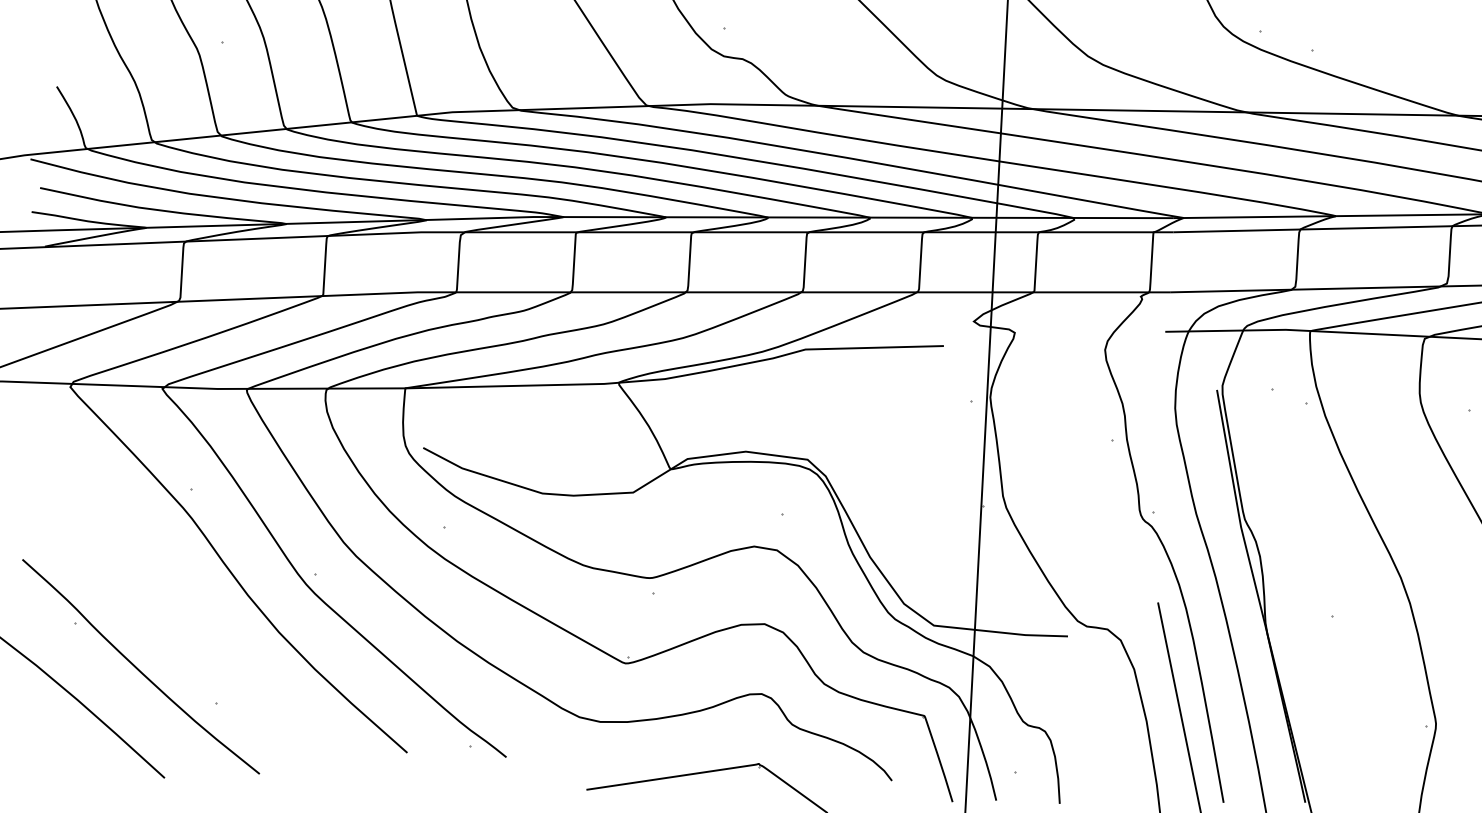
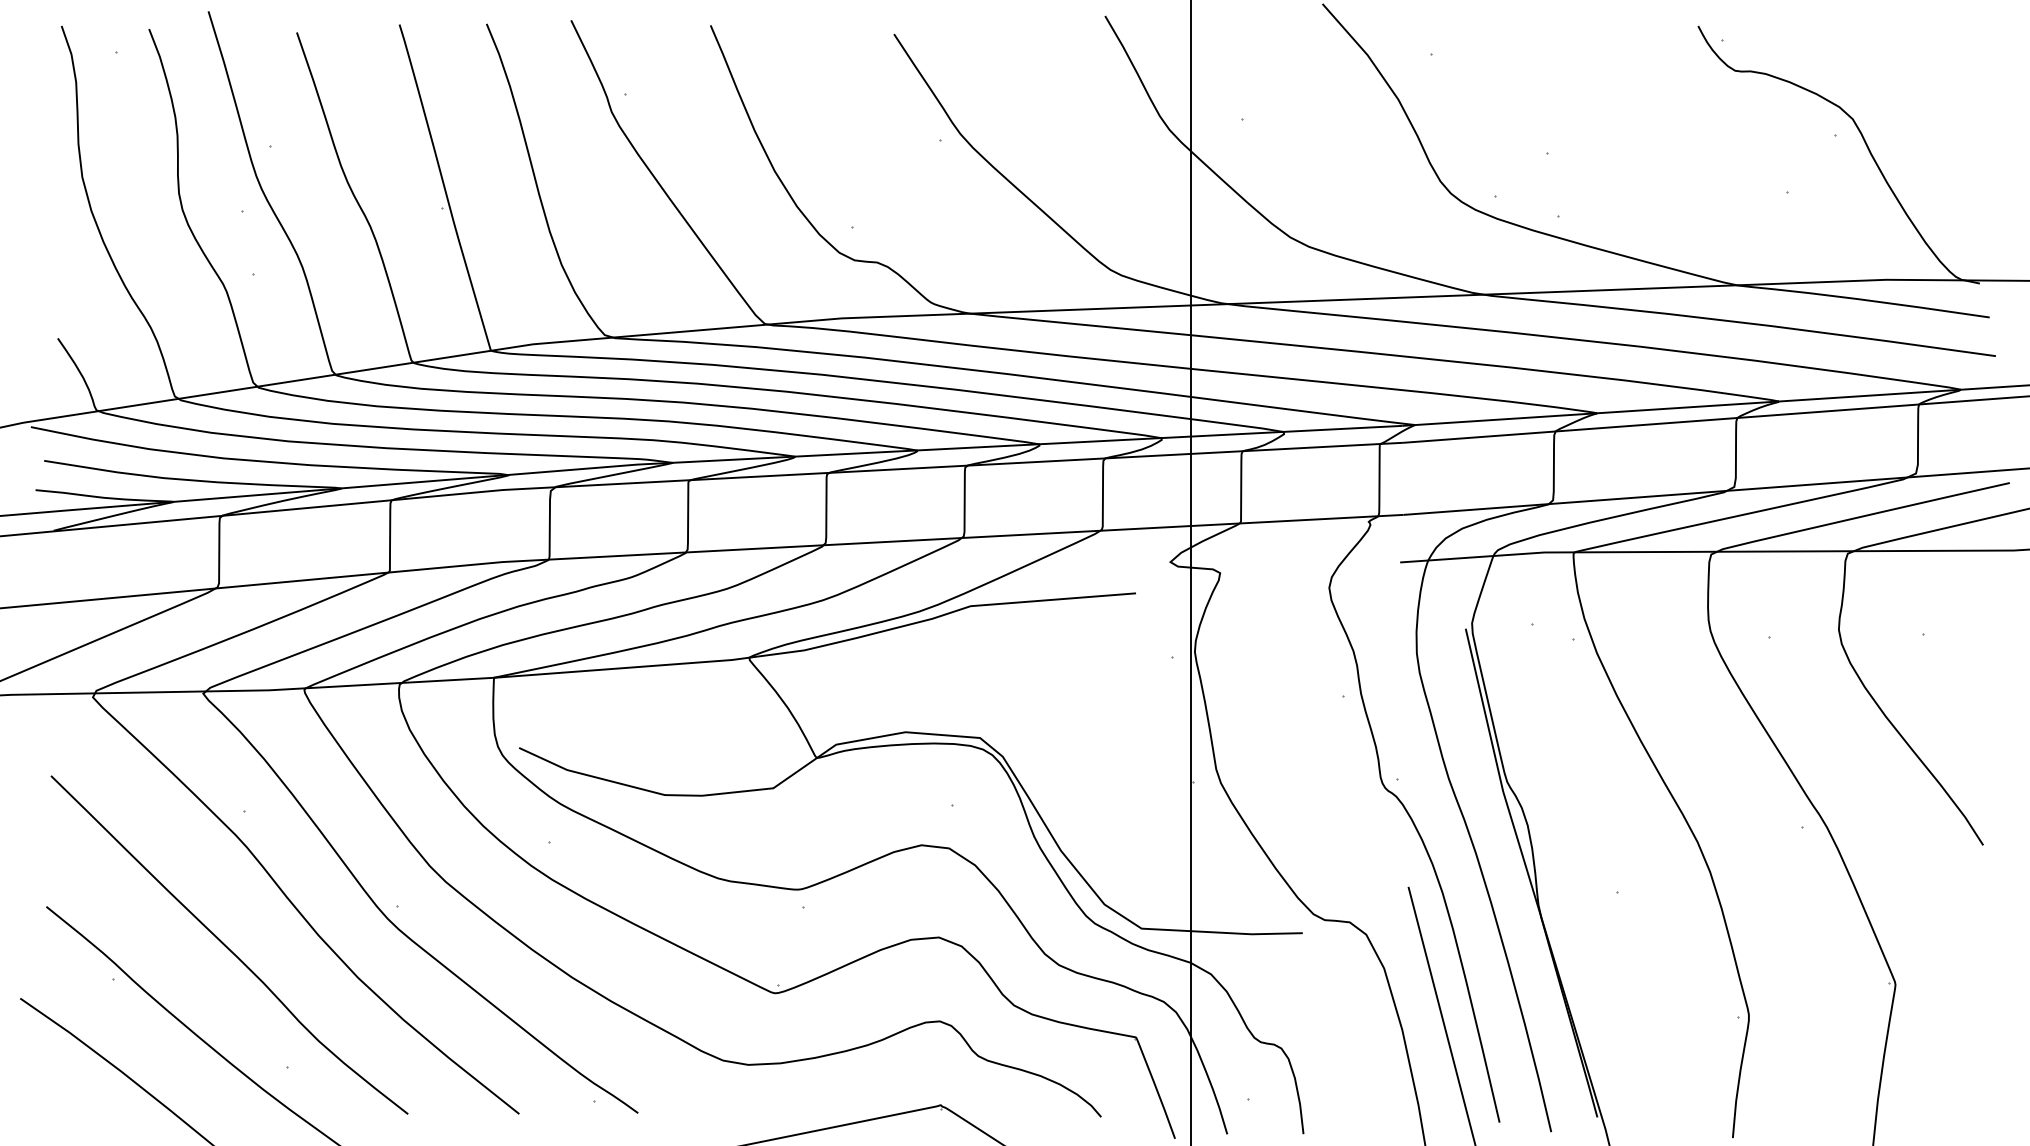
curve: (171, 600) -> (227, 946), added

